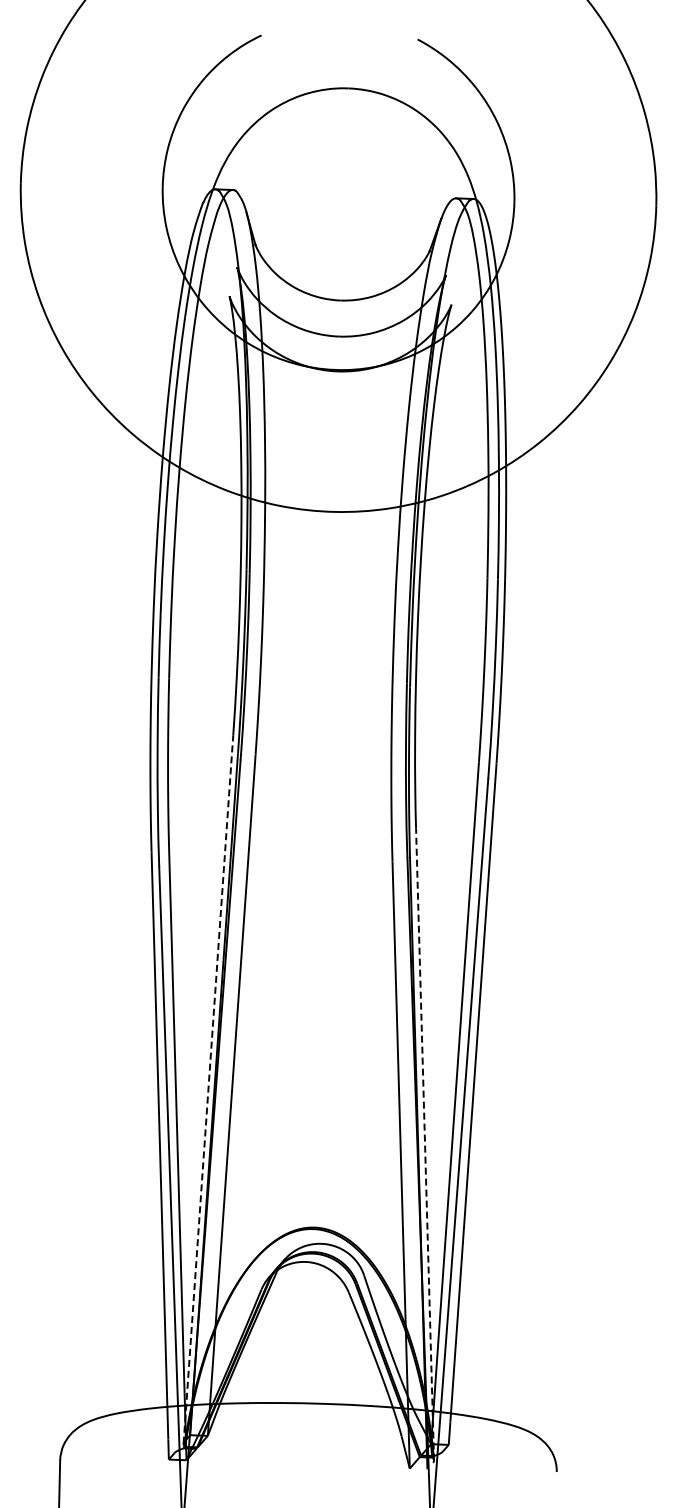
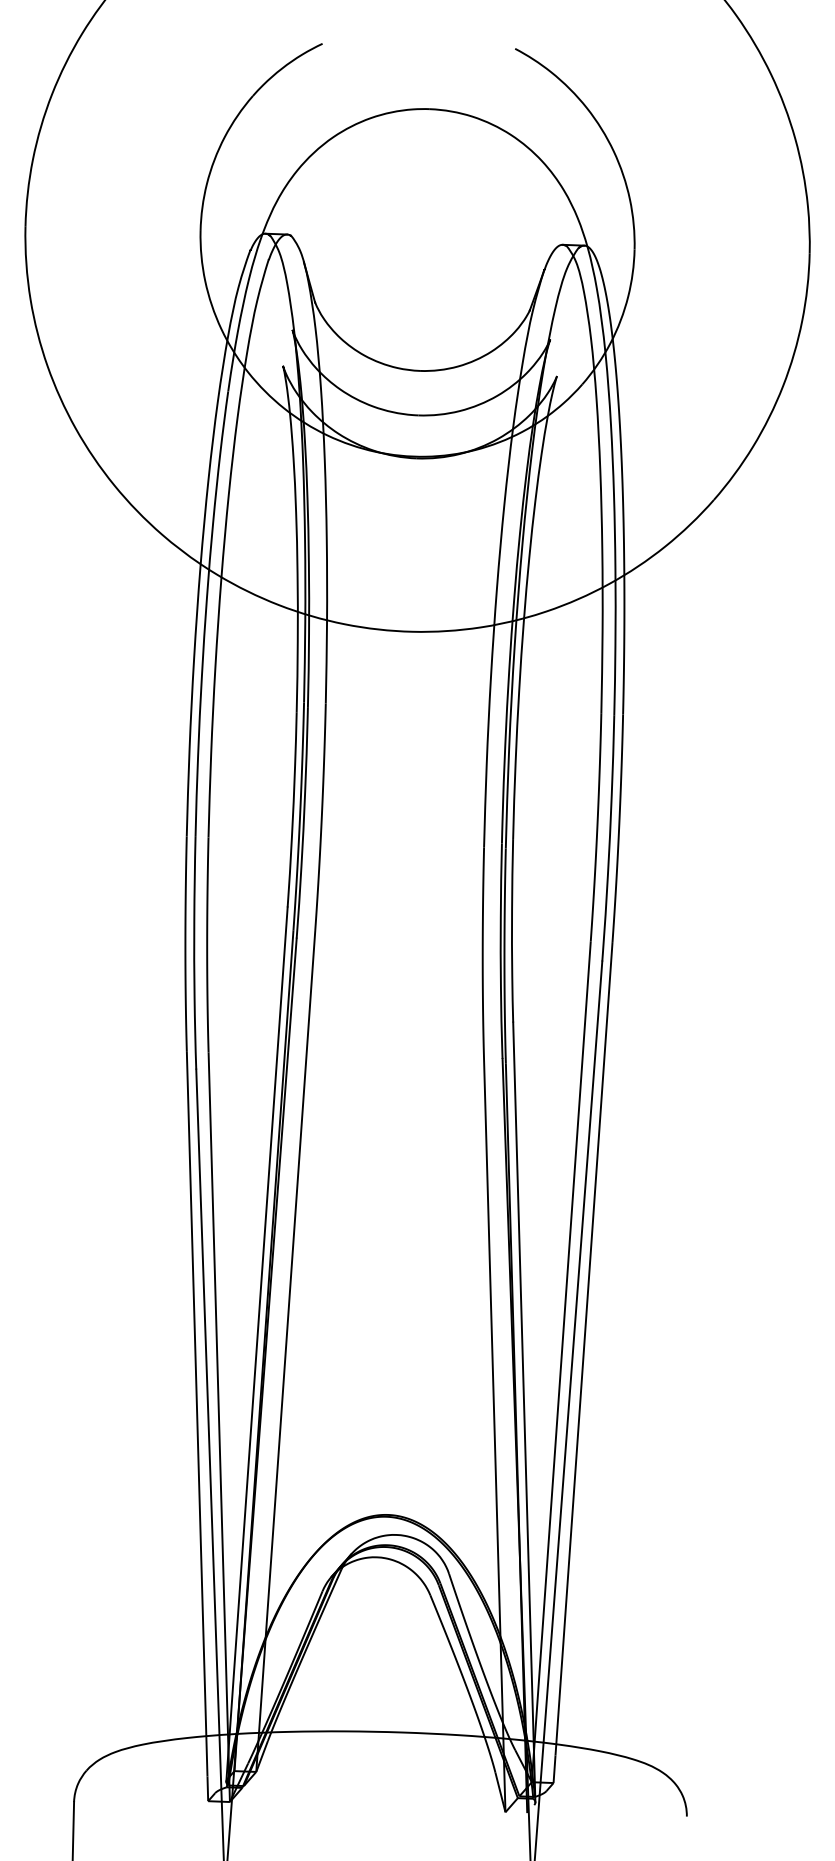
line: (208, 1089) -> (257, 1344), dashed -> solid
line: (425, 1144) -> (524, 1412), dashed -> solid

